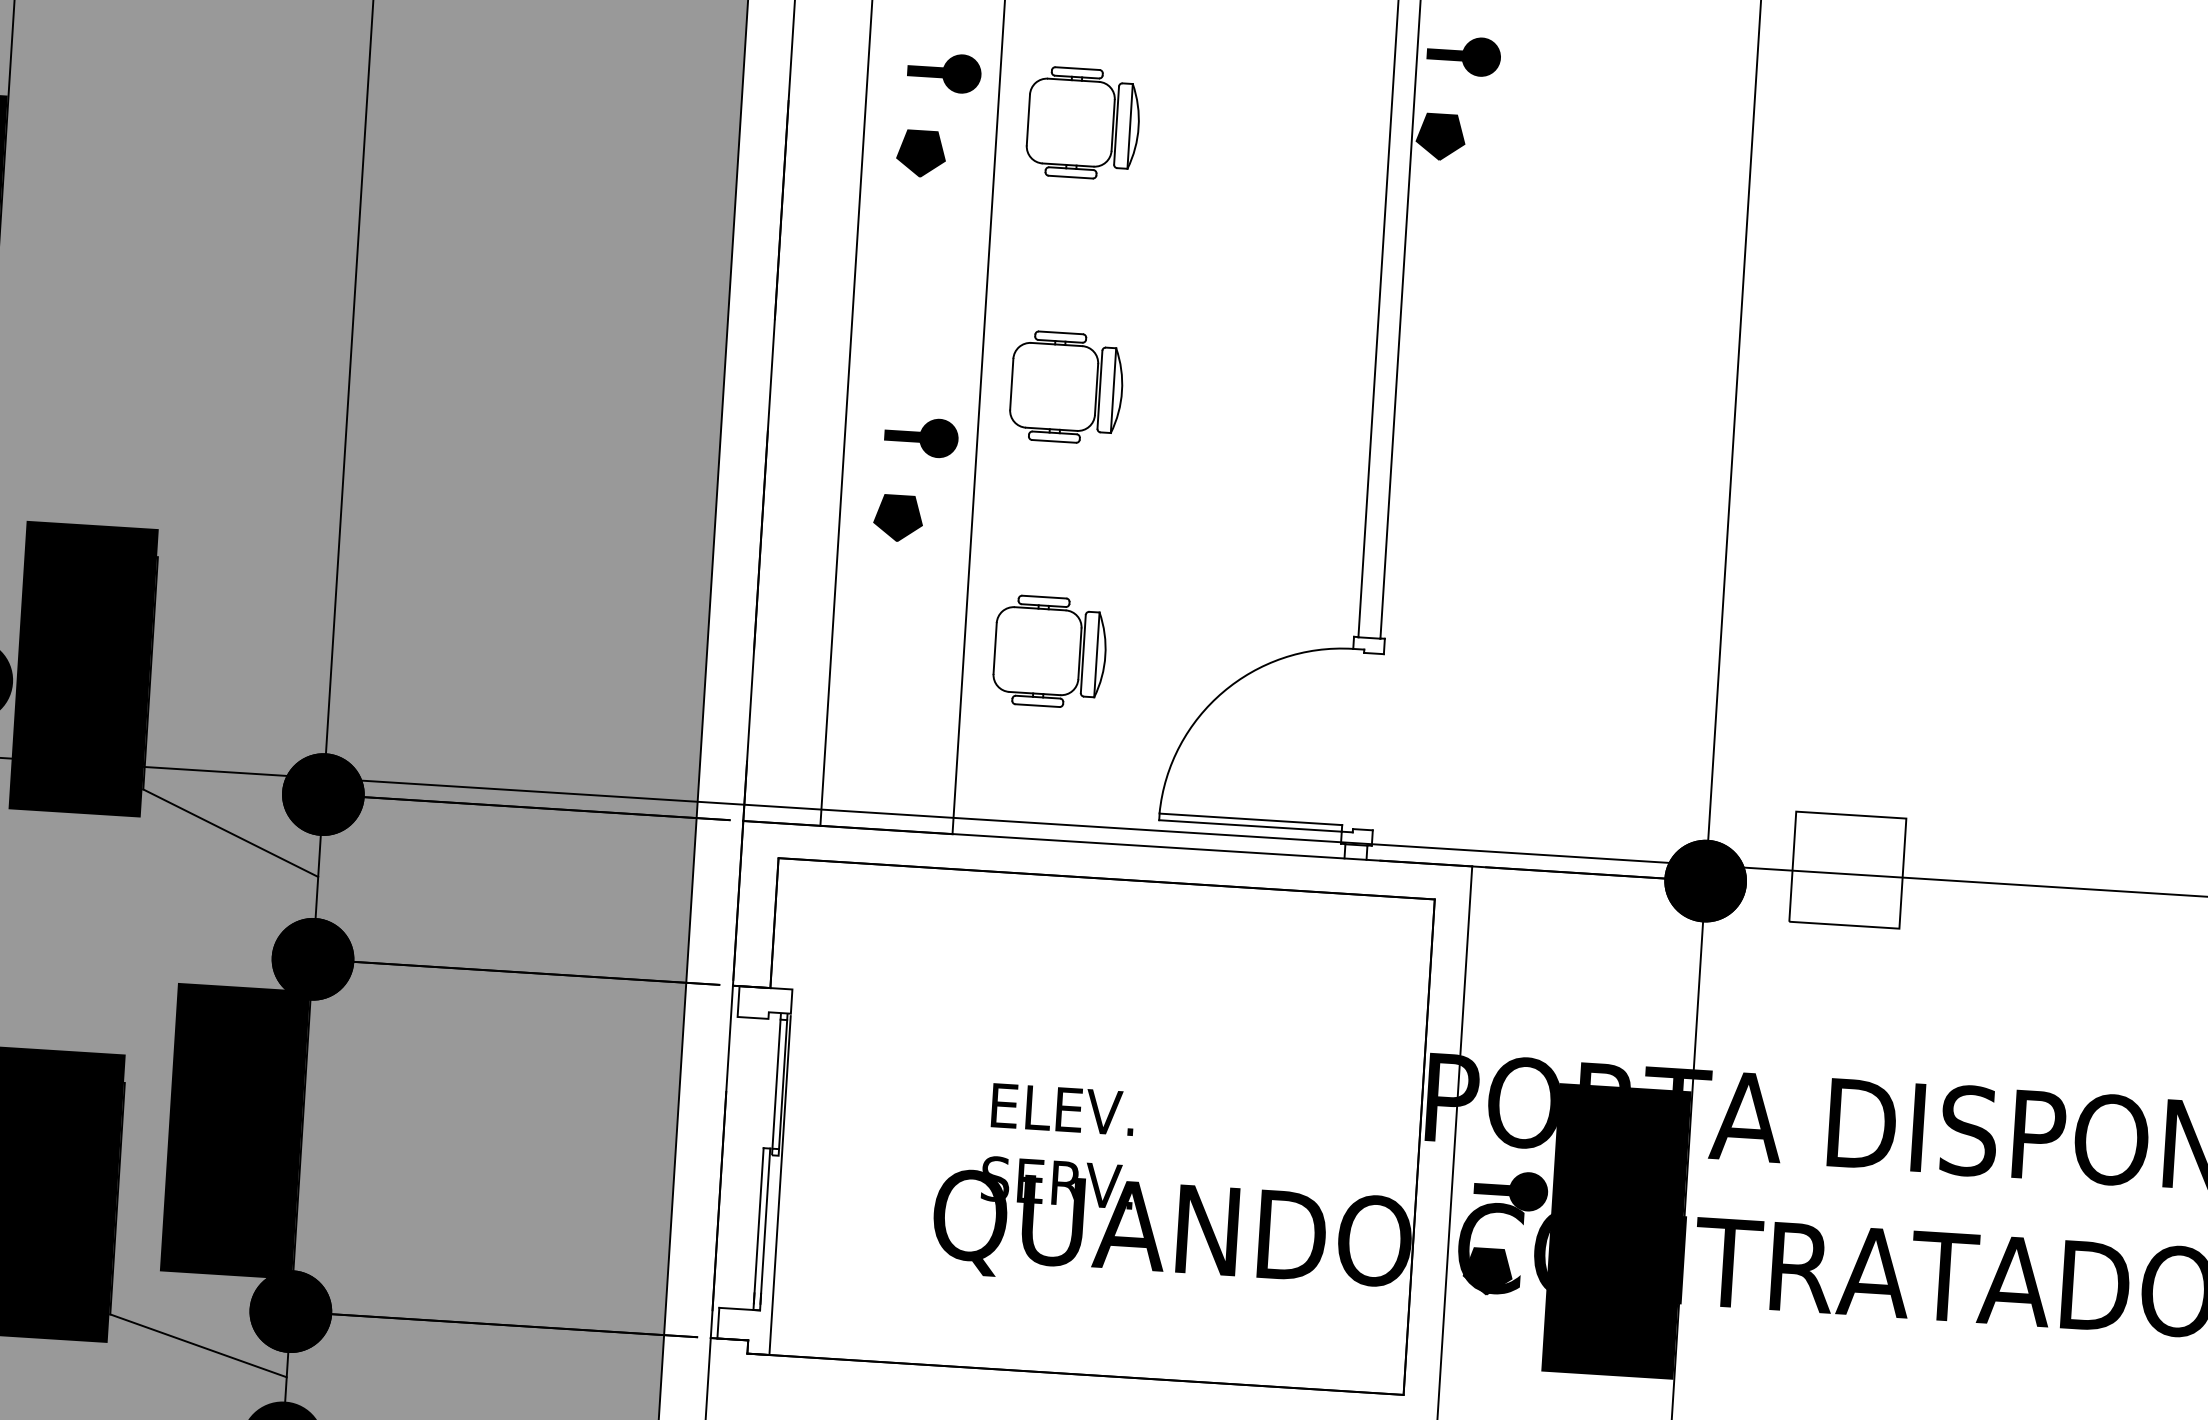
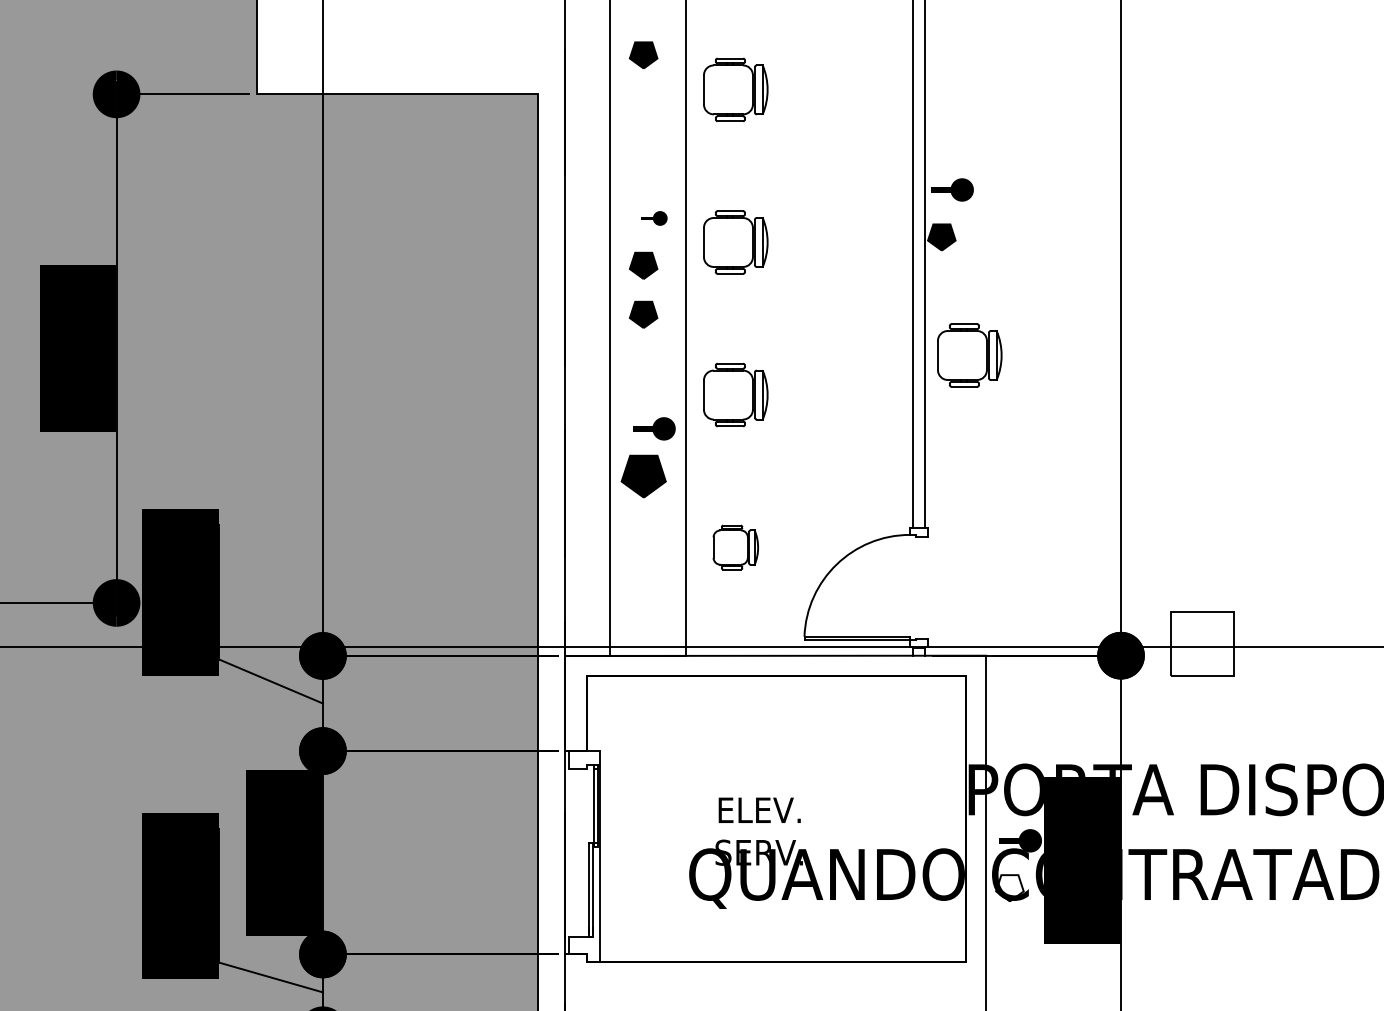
part: (945, 73) -> (654, 218), size x0.6
part: (915, 238) -> (643, 314), added
part: (1475, 344) -> (969, 355), added
part: (898, 516) -> (643, 475), size x1.6
part: (1049, 651) -> (735, 547), size x0.7
fill: (1487, 1272) -> (1009, 888), removed

